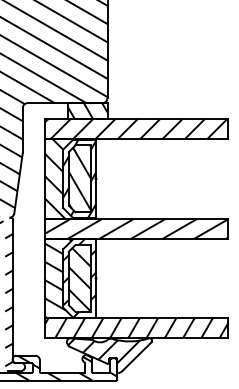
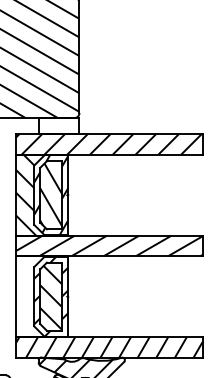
hatch: (87, 111) -> (59, 126), removed
hatch: (62, 278) -> (33, 296), removed

